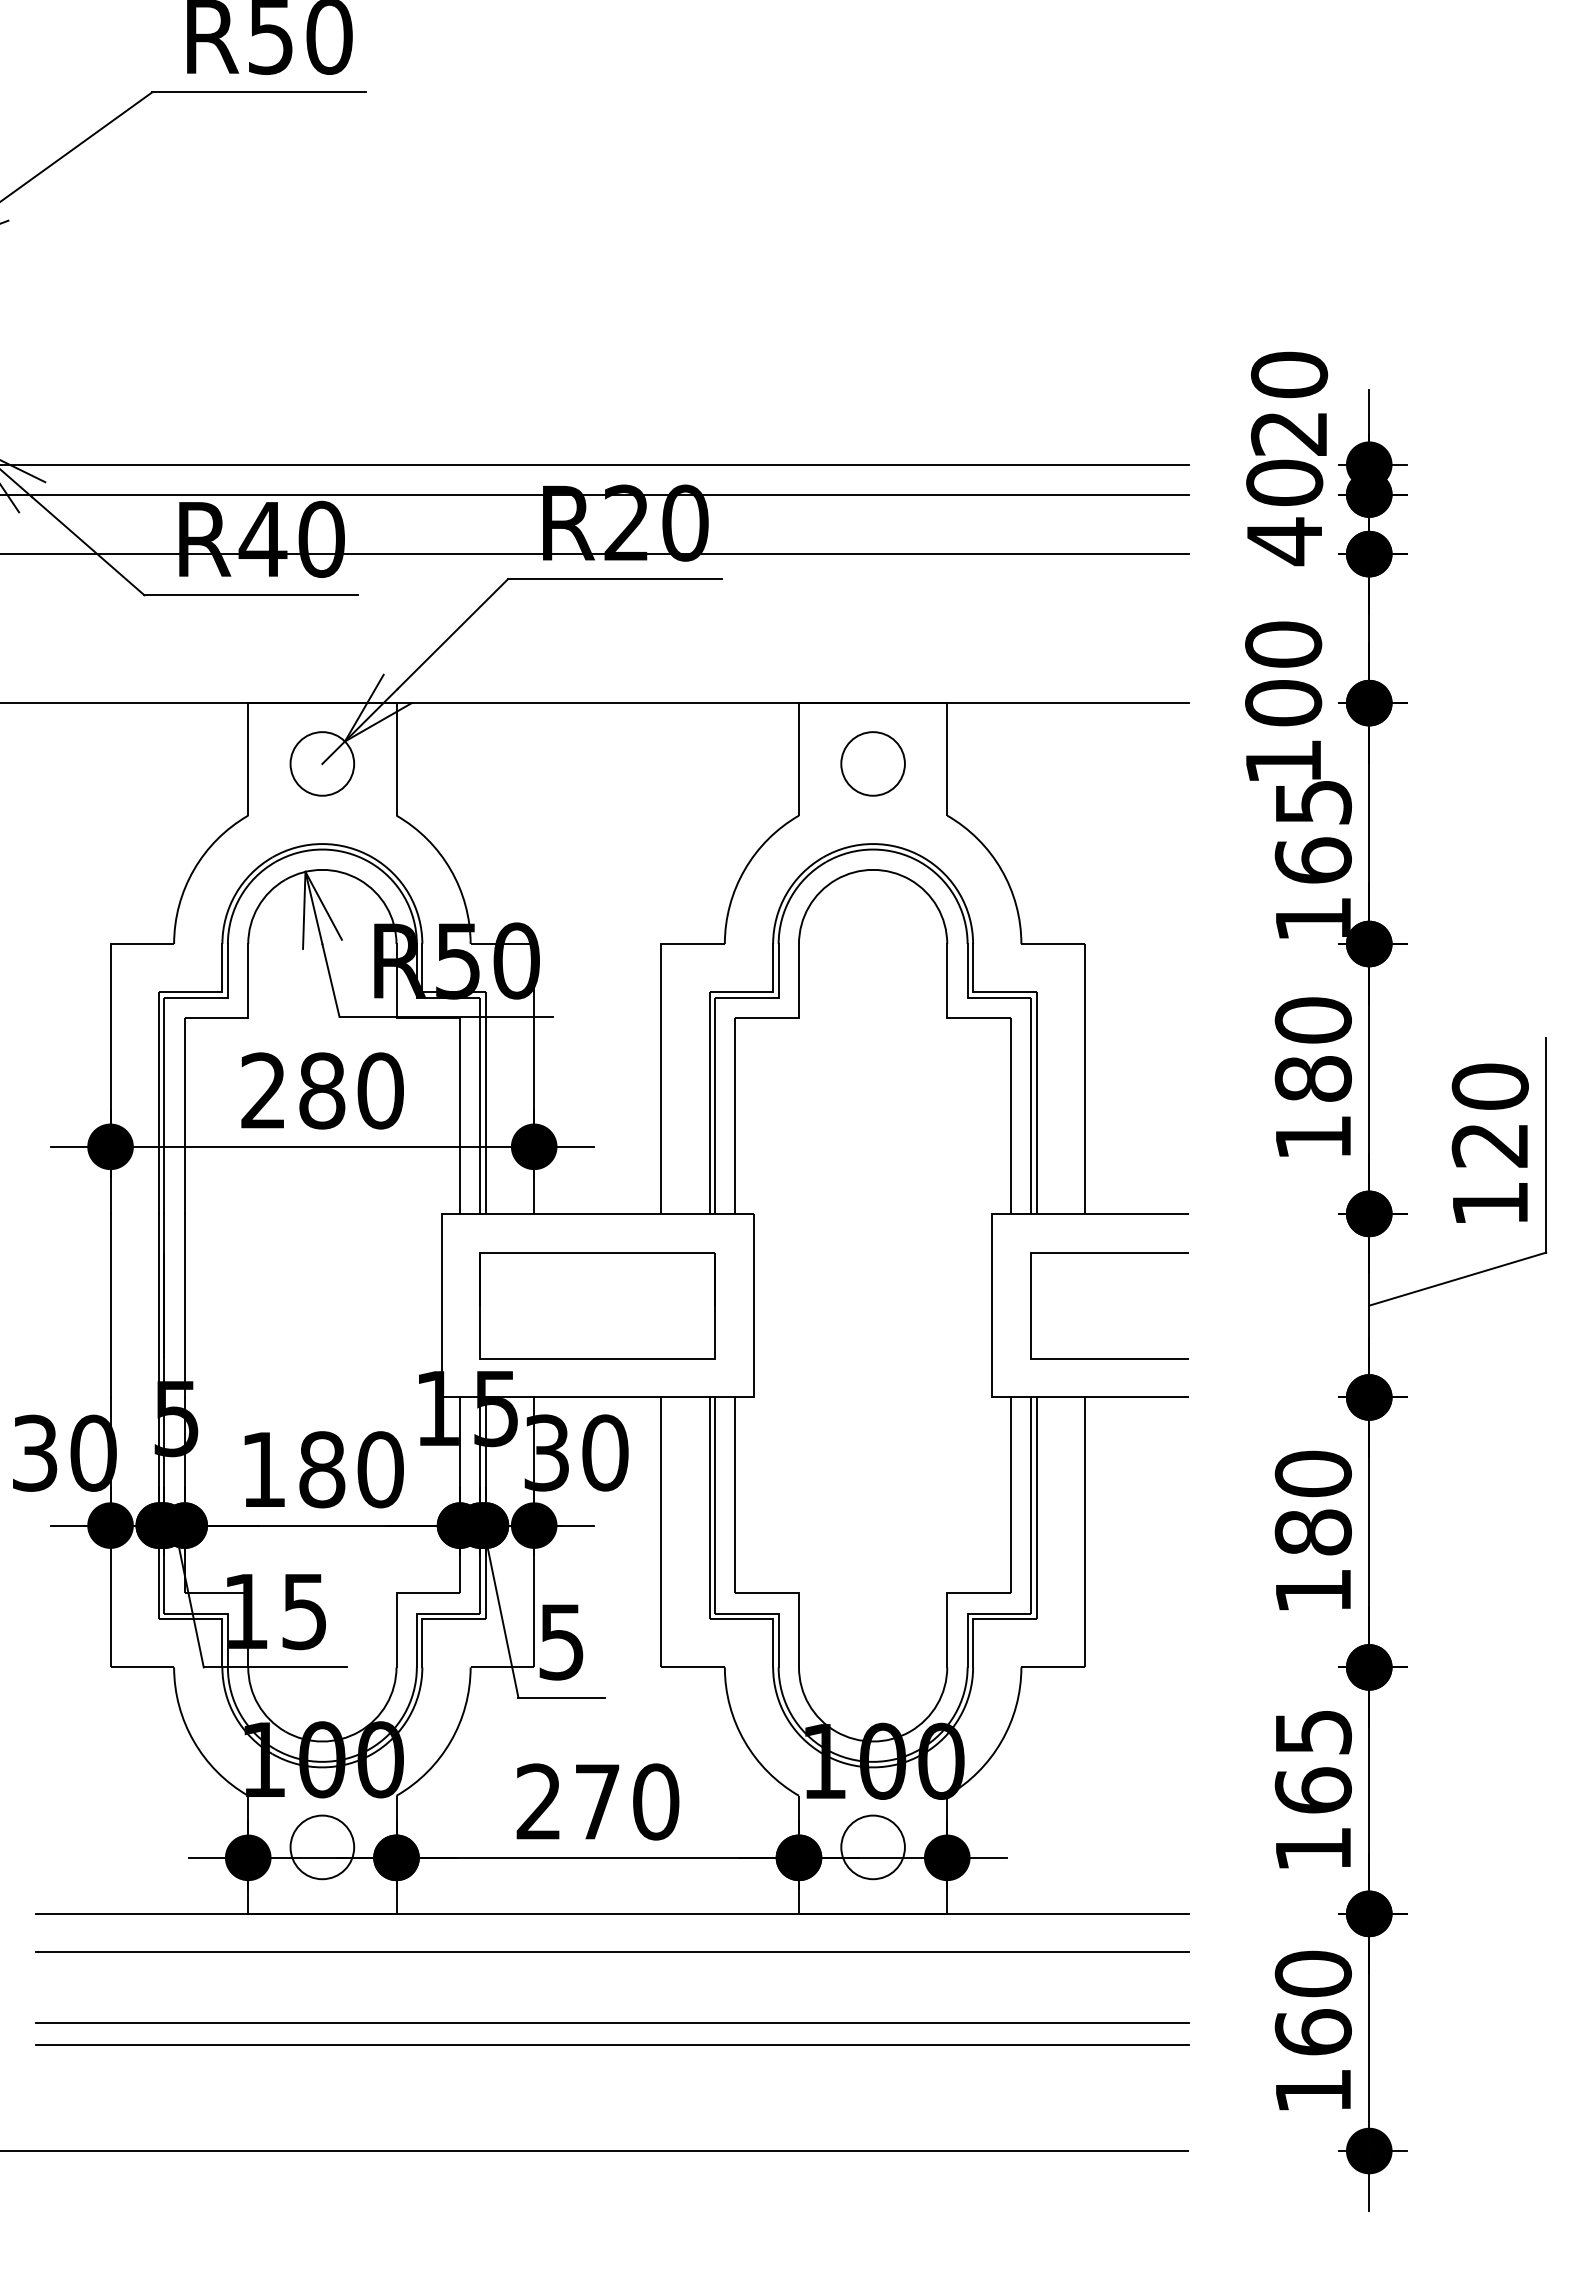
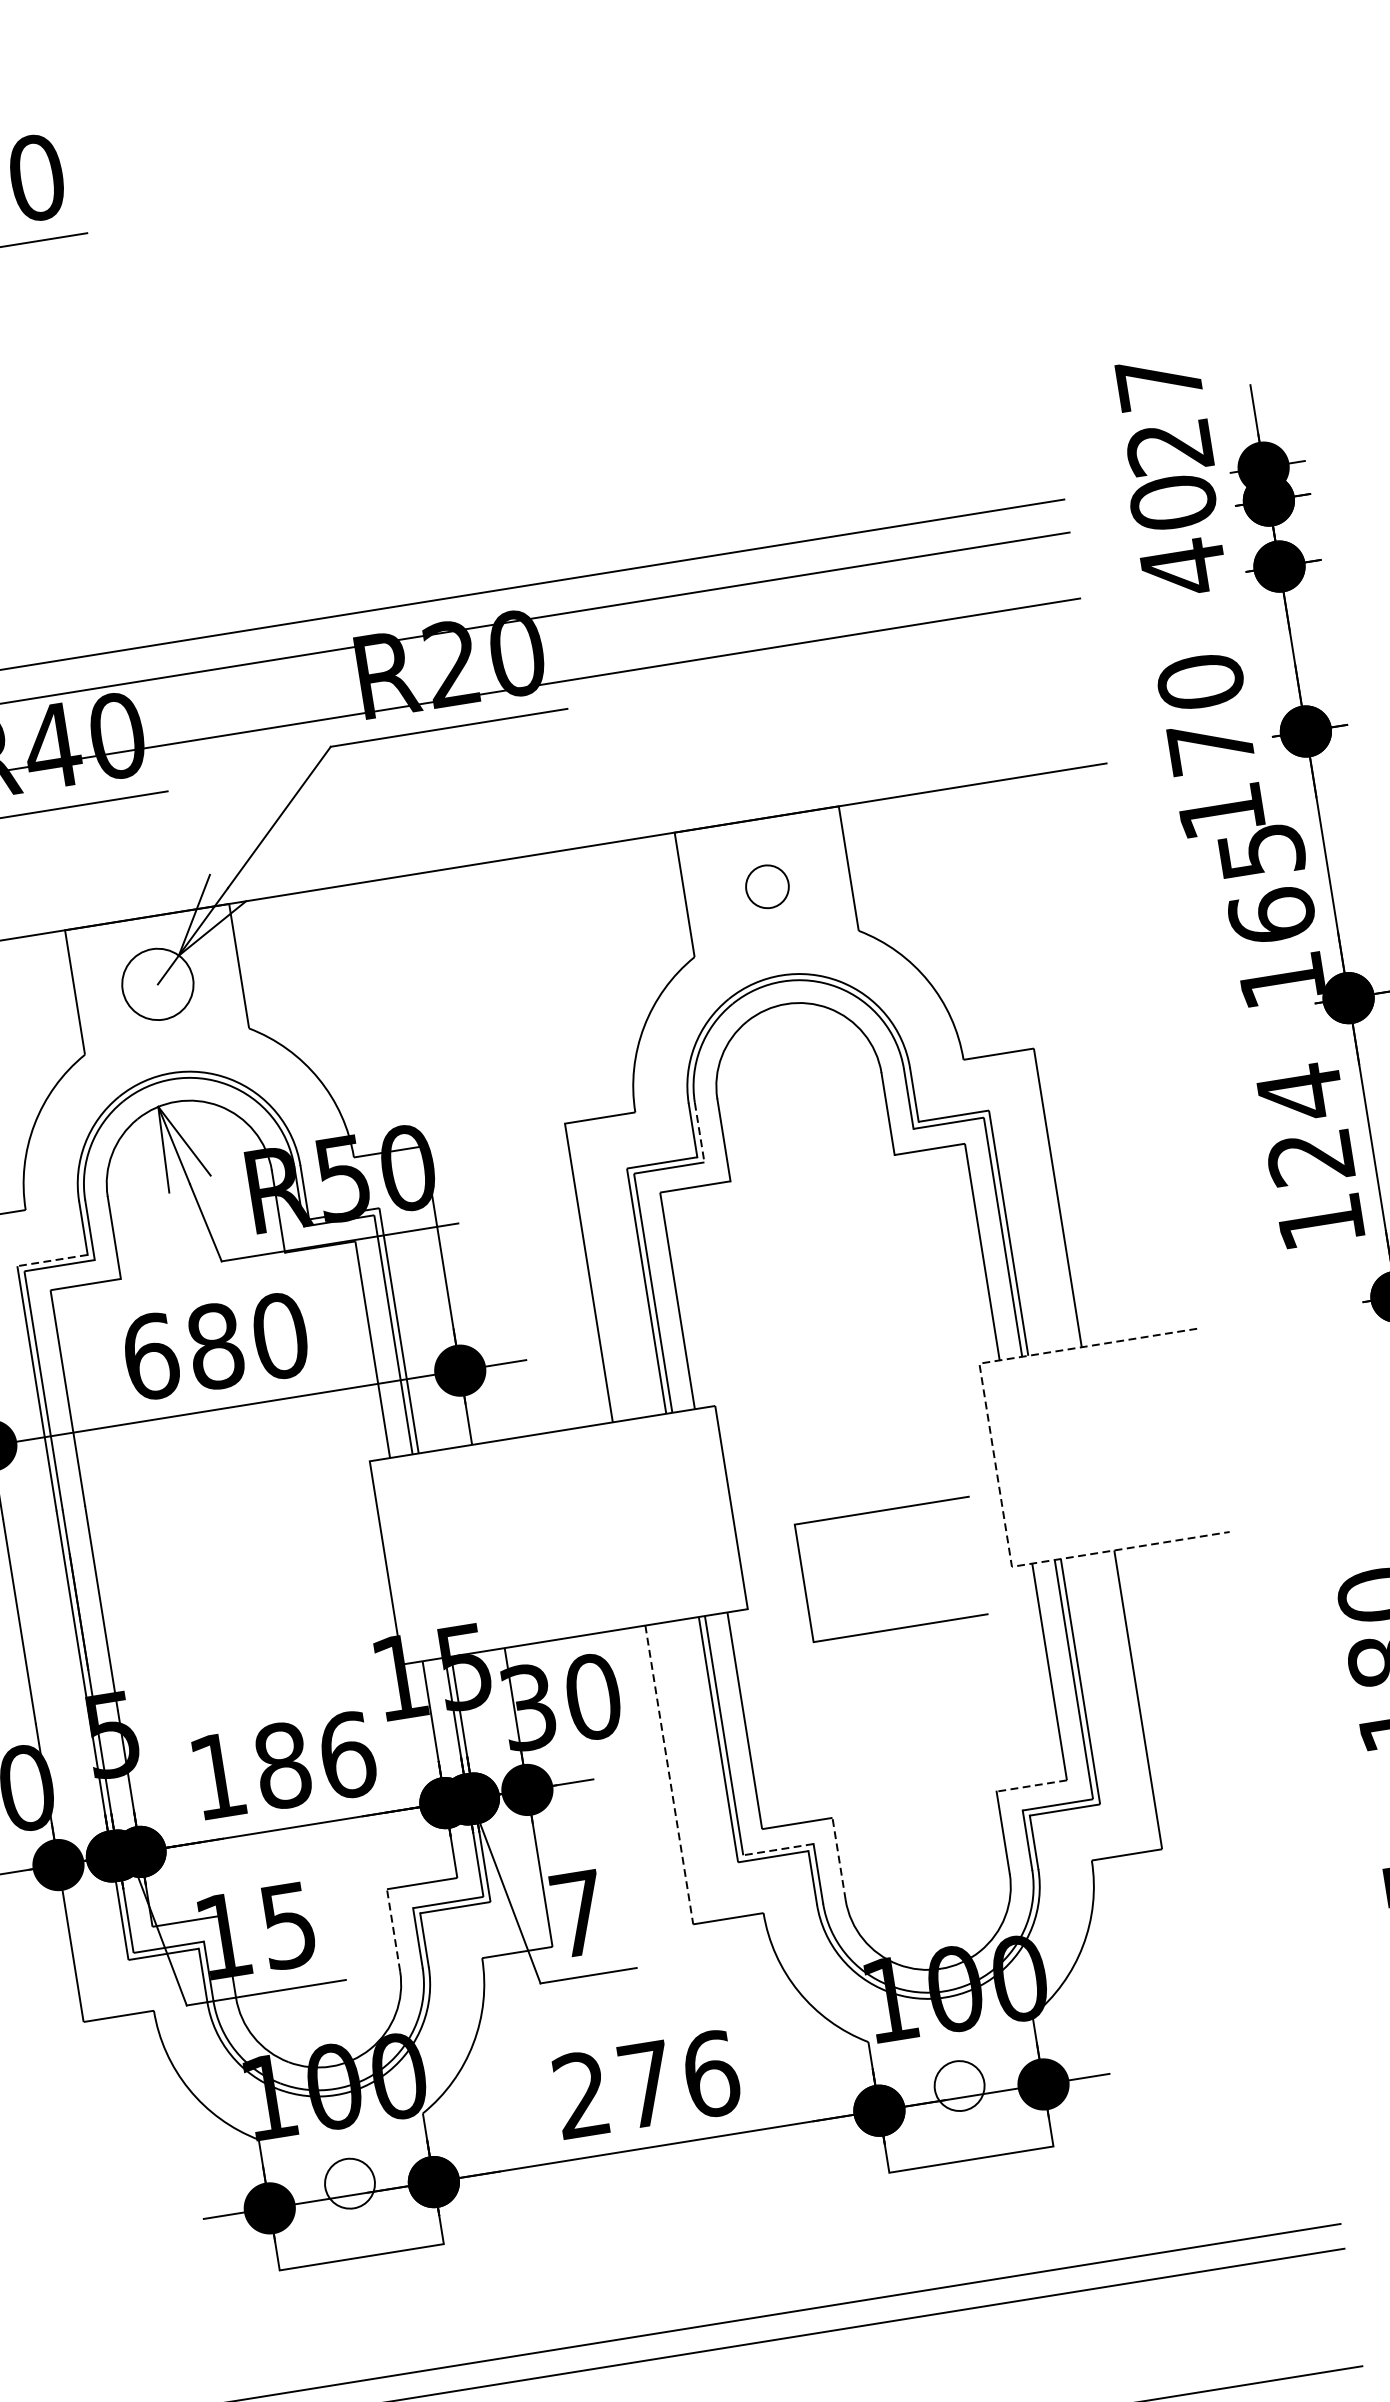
text: (1289, 374) -> (1159, 381), 20 -> 27
text: (1283, 703) -> (1211, 747), 100 -> 170
circle: (872, 763) -> (766, 886), size x0.6
line: (778, 970) -> (699, 1132), solid -> dashed
line: (190, 992) -> (52, 1260), solid -> dashed
text: (1312, 1048) -> (1304, 1123), 180 -> 124
text: (264, 1090) -> (151, 1356), 280 -> 680
line: (1109, 1253) -> (881, 1511), moved
part: (597, 1305) -> (558, 1535), removed
line: (992, 1305) -> (995, 1465), solid -> dashed
text: (380, 1469) -> (347, 1755), 180 -> 186
line: (661, 1532) -> (669, 1775), solid -> dashed
line: (979, 1593) -> (1032, 1786), solid -> dashed
line: (746, 1613) -> (777, 1849), solid -> dashed
line: (396, 1629) -> (393, 1929), solid -> dashed
line: (798, 1629) -> (838, 1858), solid -> dashed
text: (561, 1642) -> (578, 1914), 5 -> 7
text: (656, 1801) -> (711, 2073), 270 -> 276
circle: (322, 1847) -> (350, 2183), size x0.7
circle: (872, 1847) -> (958, 2086), size x0.7
line: (612, 1913) -> (682, 2205), removed
line: (612, 1952) -> (689, 2248), removed

